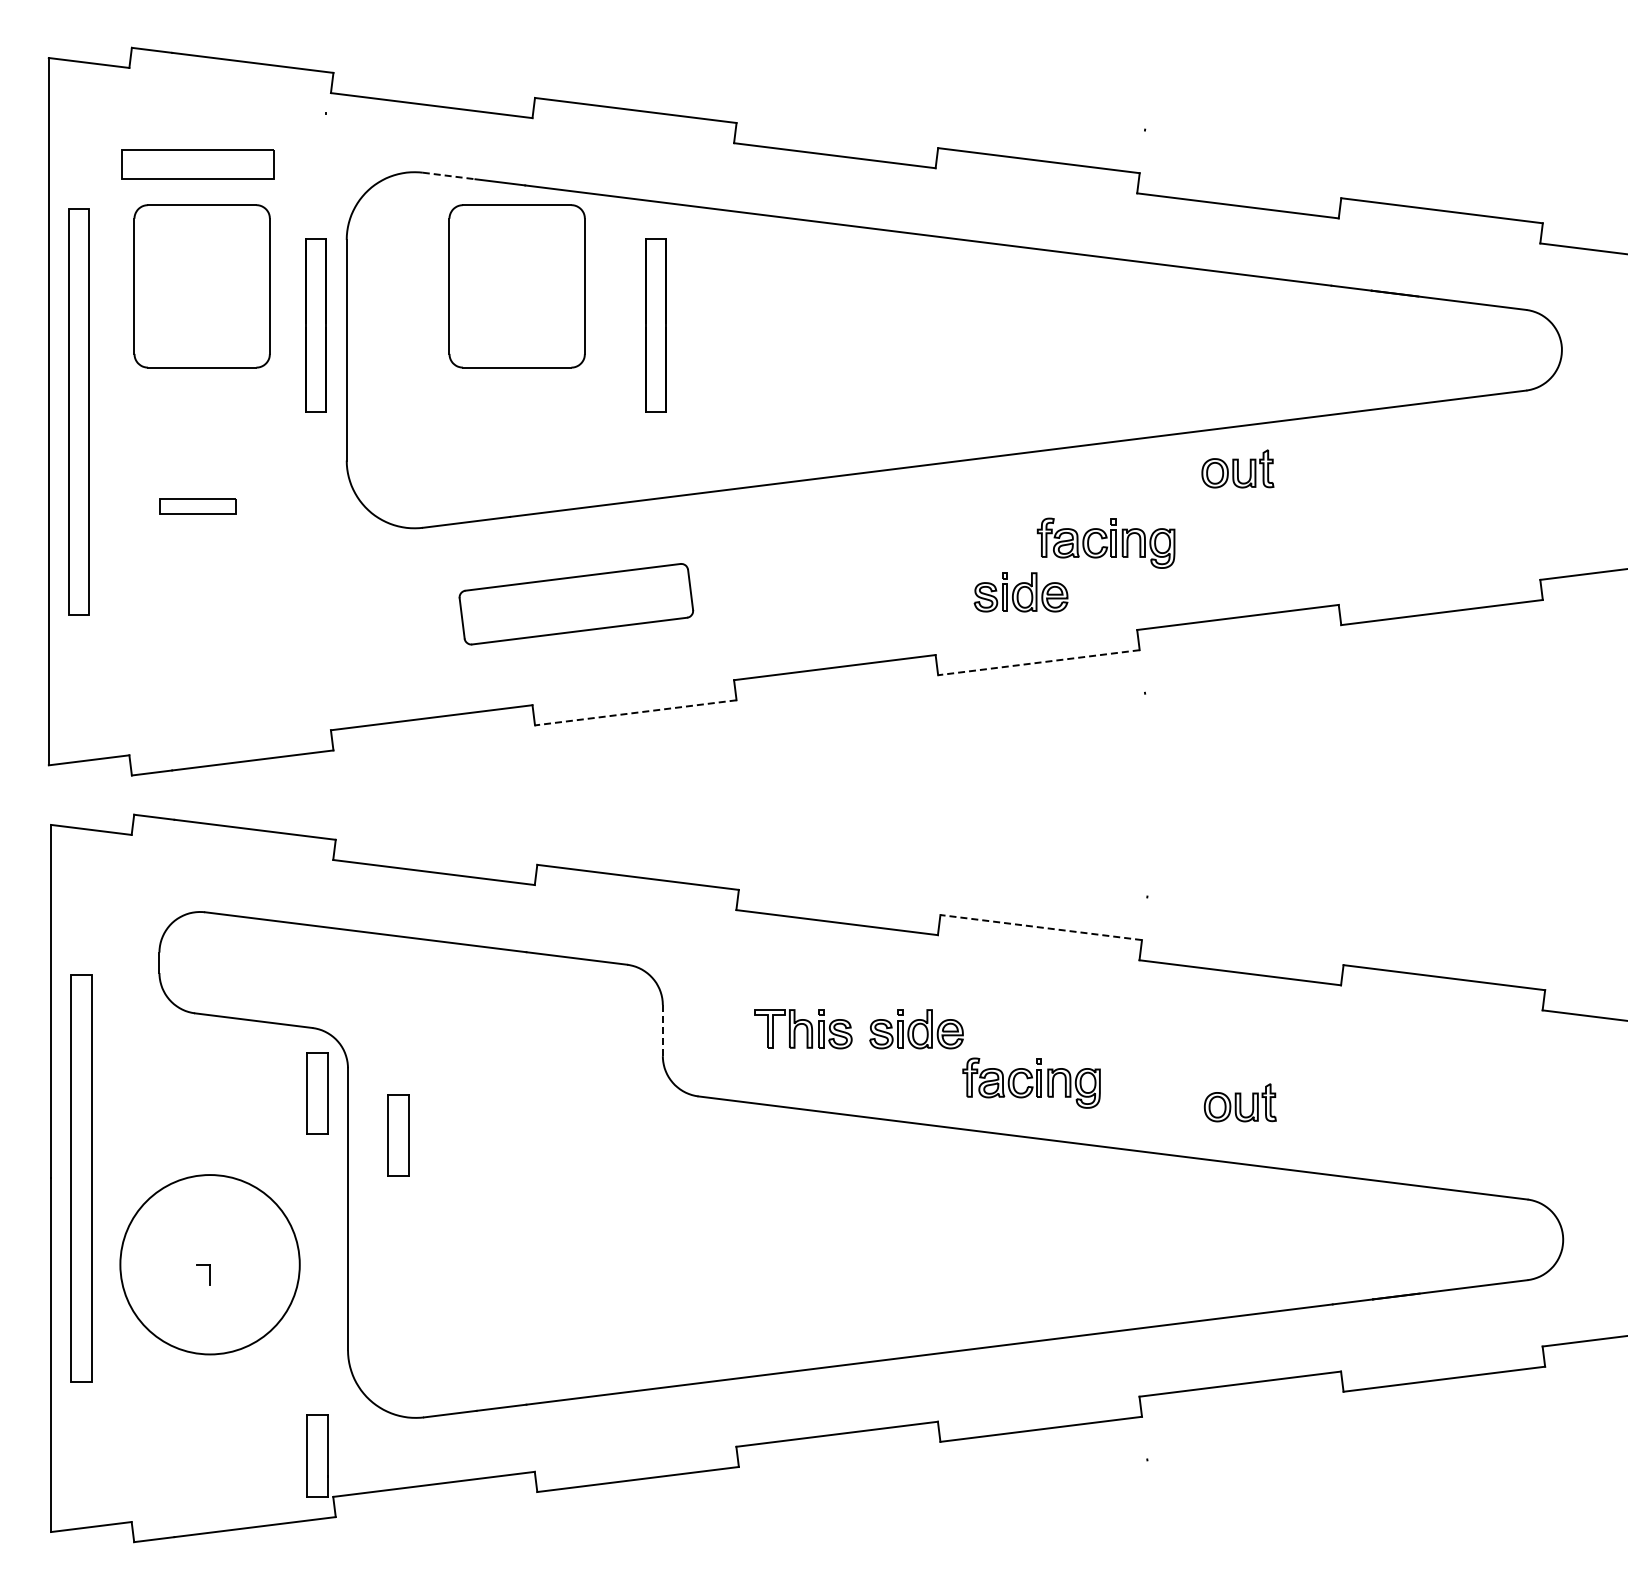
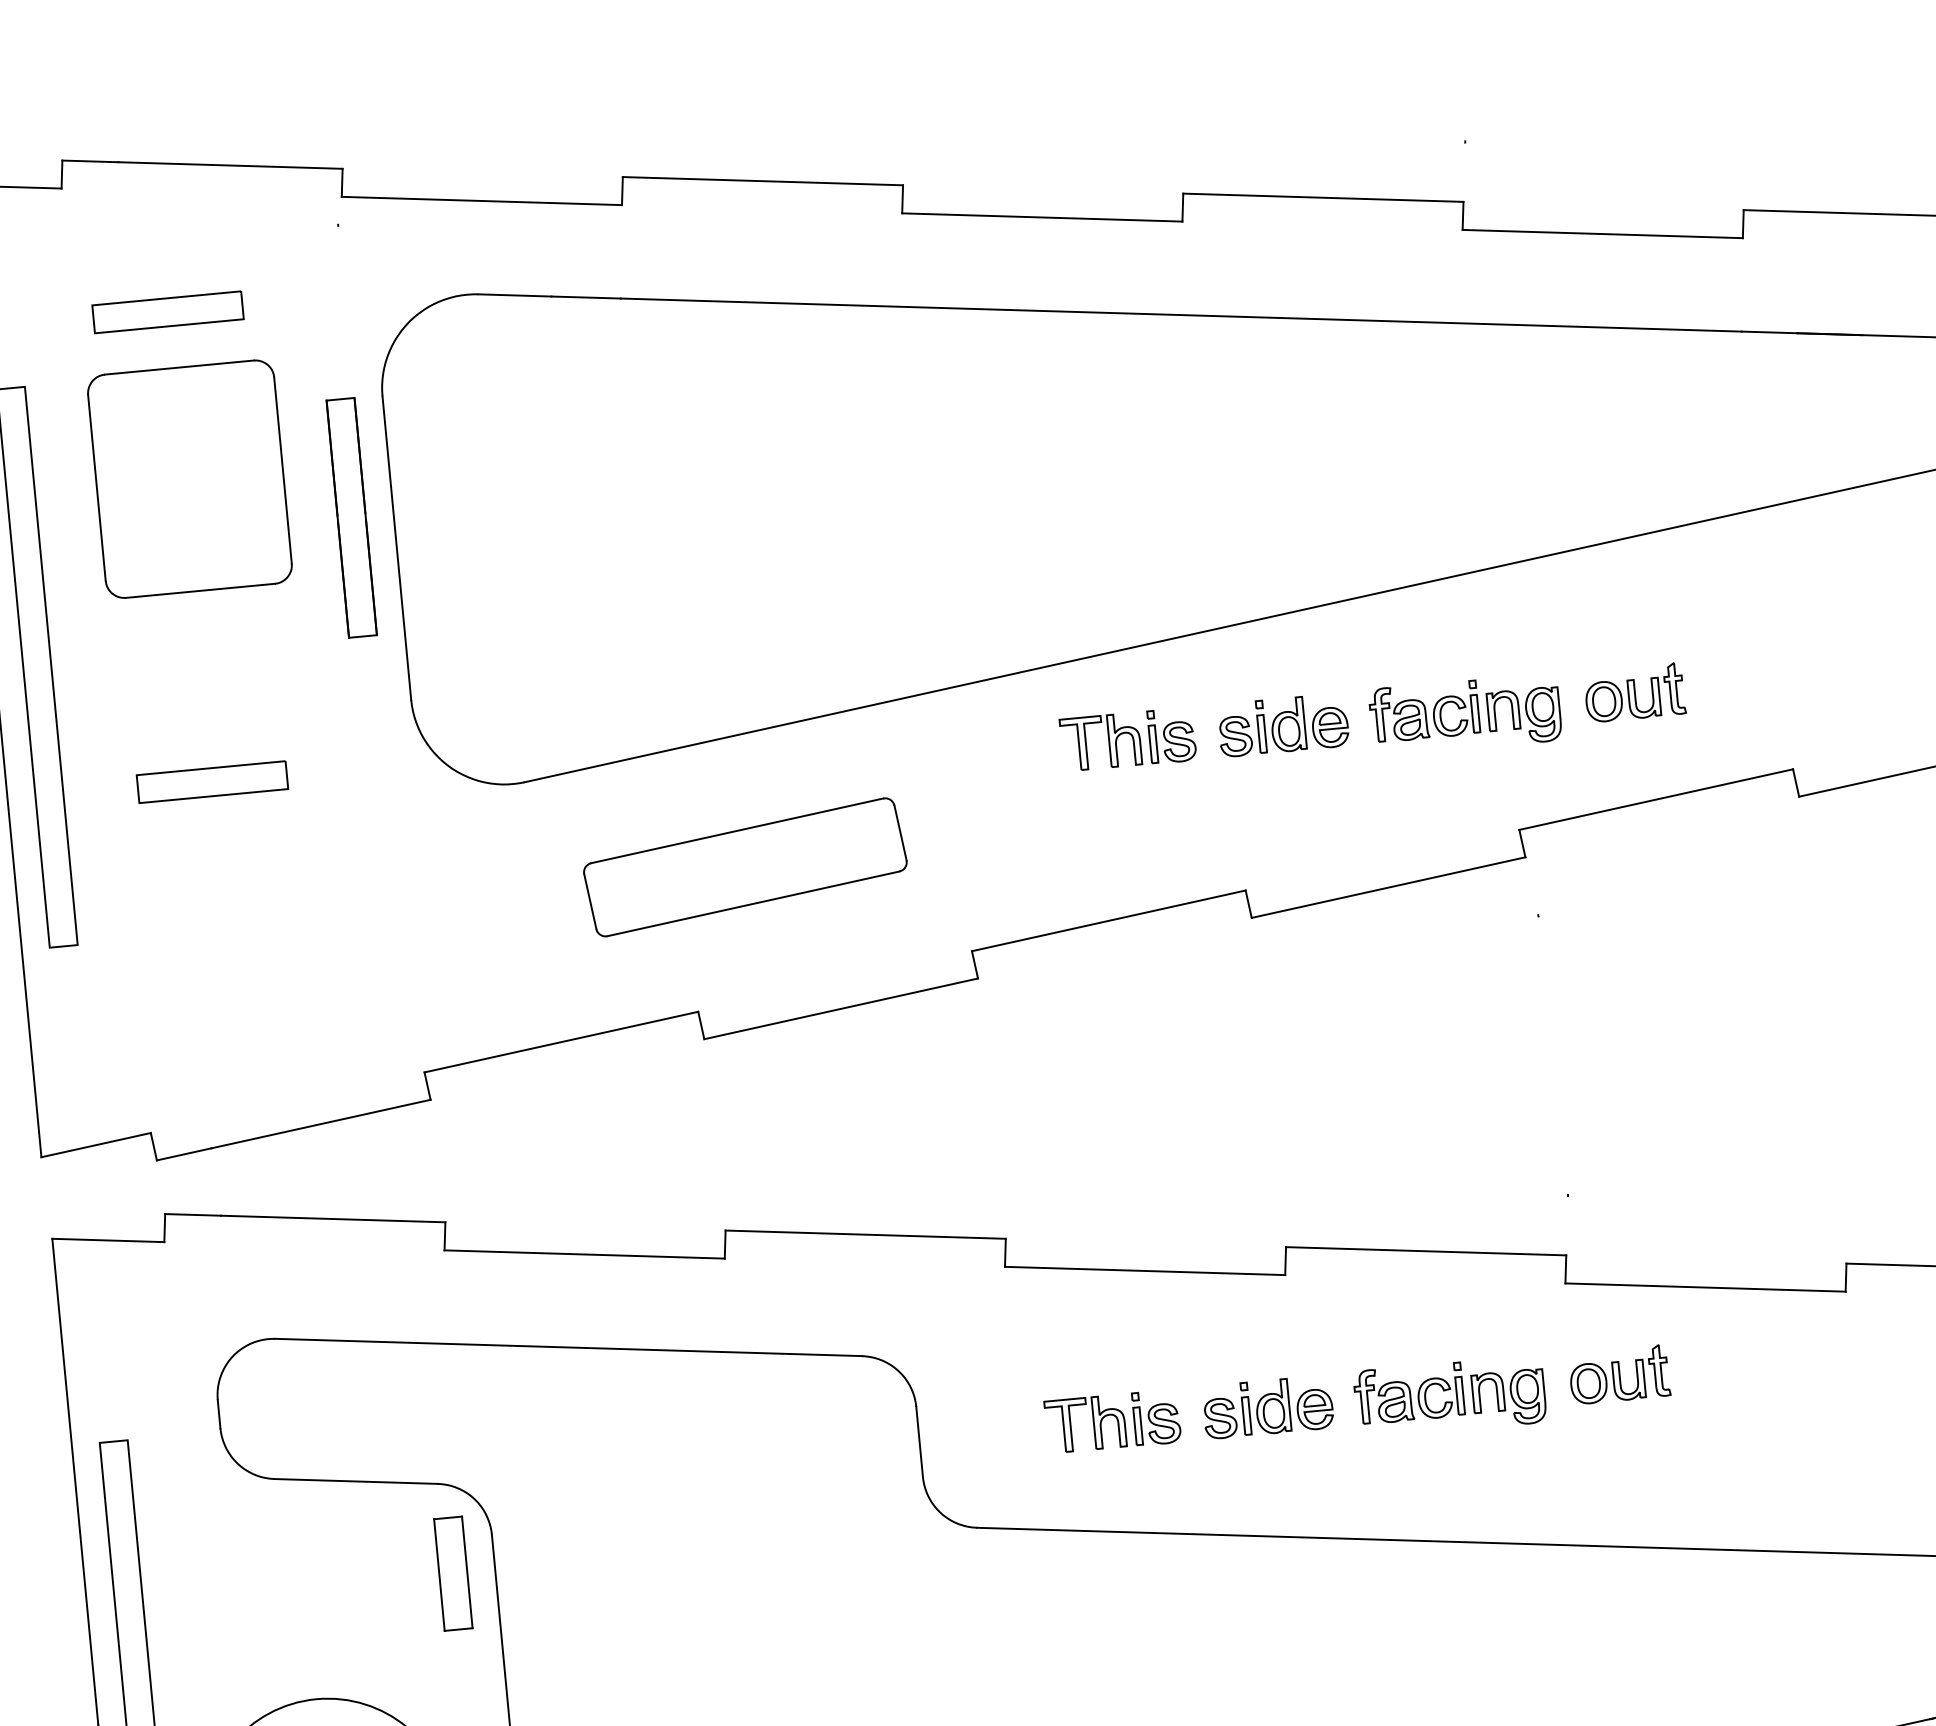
part: (197, 164) -> (167, 312), size x0.71
line: (449, 175) -> (515, 294), dashed -> solid
part: (516, 286) -> (621, 438), removed
part: (655, 325) -> (817, 474), removed
part: (1237, 468) -> (1634, 692), moved
part: (197, 506) -> (212, 782), size x1.43
part: (861, 538) -> (1128, 739), added
part: (1020, 592) -> (1282, 725), moved
line: (1038, 662) -> (1387, 887), dashed -> solid
line: (635, 712) -> (840, 1008), dashed -> solid
line: (1041, 927) -> (1426, 1251), dashed -> solid
line: (662, 1030) -> (919, 1441), dashed -> solid
part: (1031, 1082) -> (1449, 1395), moved
part: (1239, 1102) -> (1618, 1374), moved
part: (398, 1135) -> (570, 1620), removed

